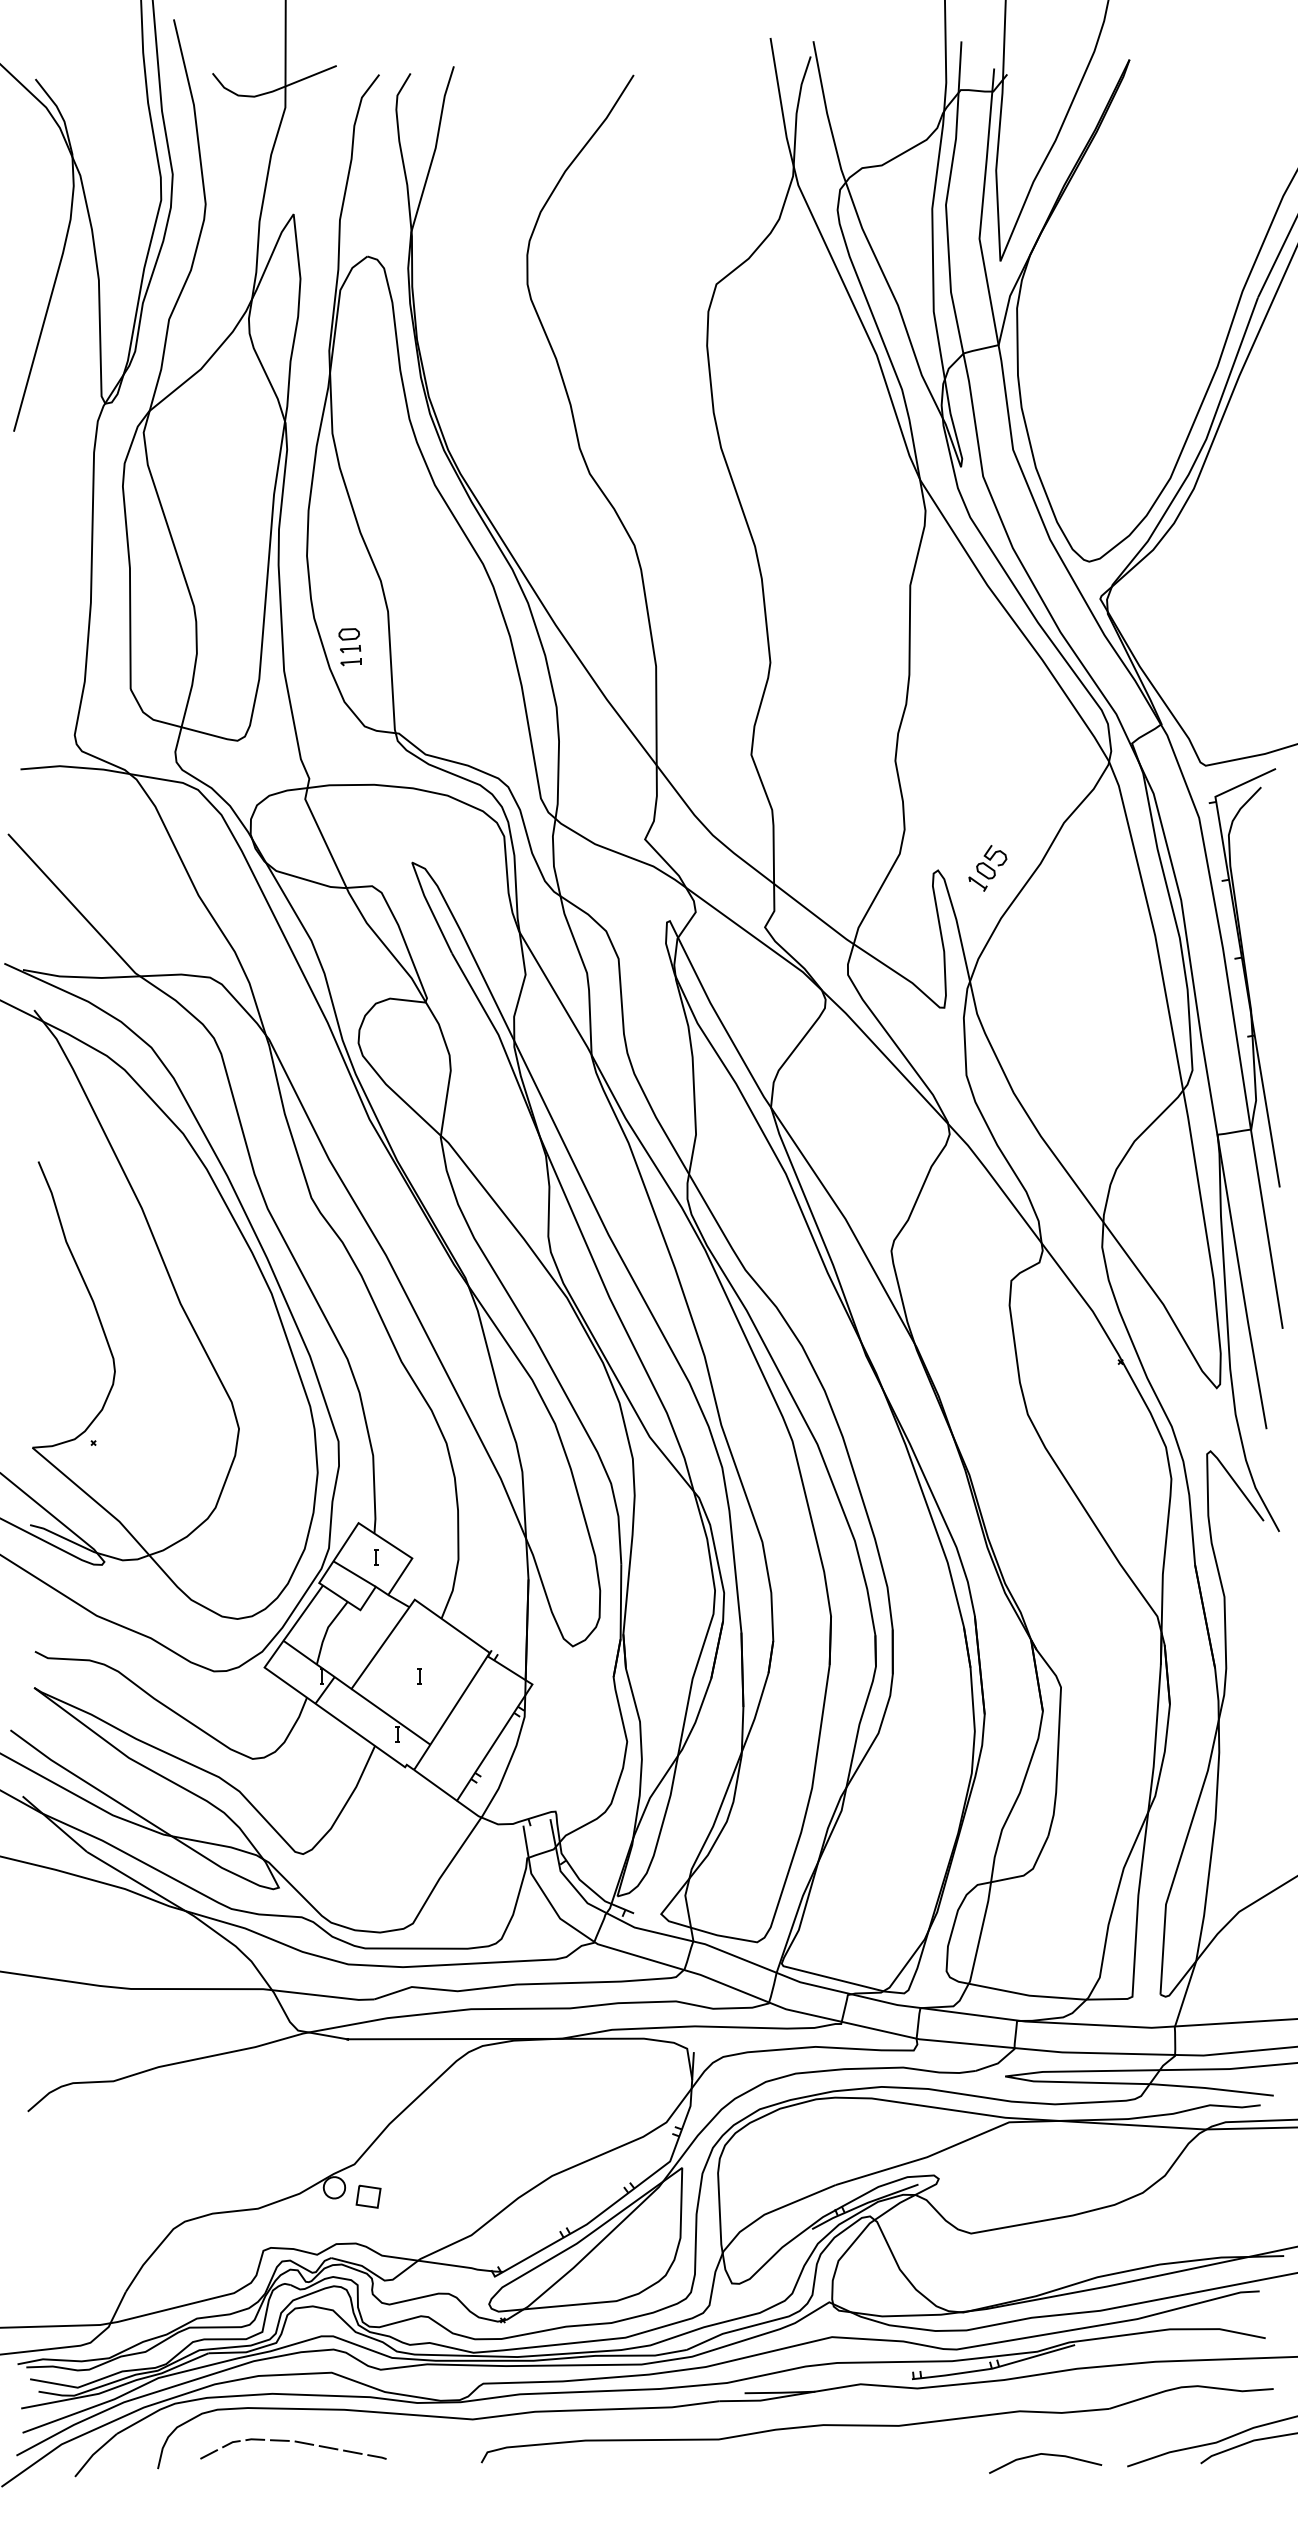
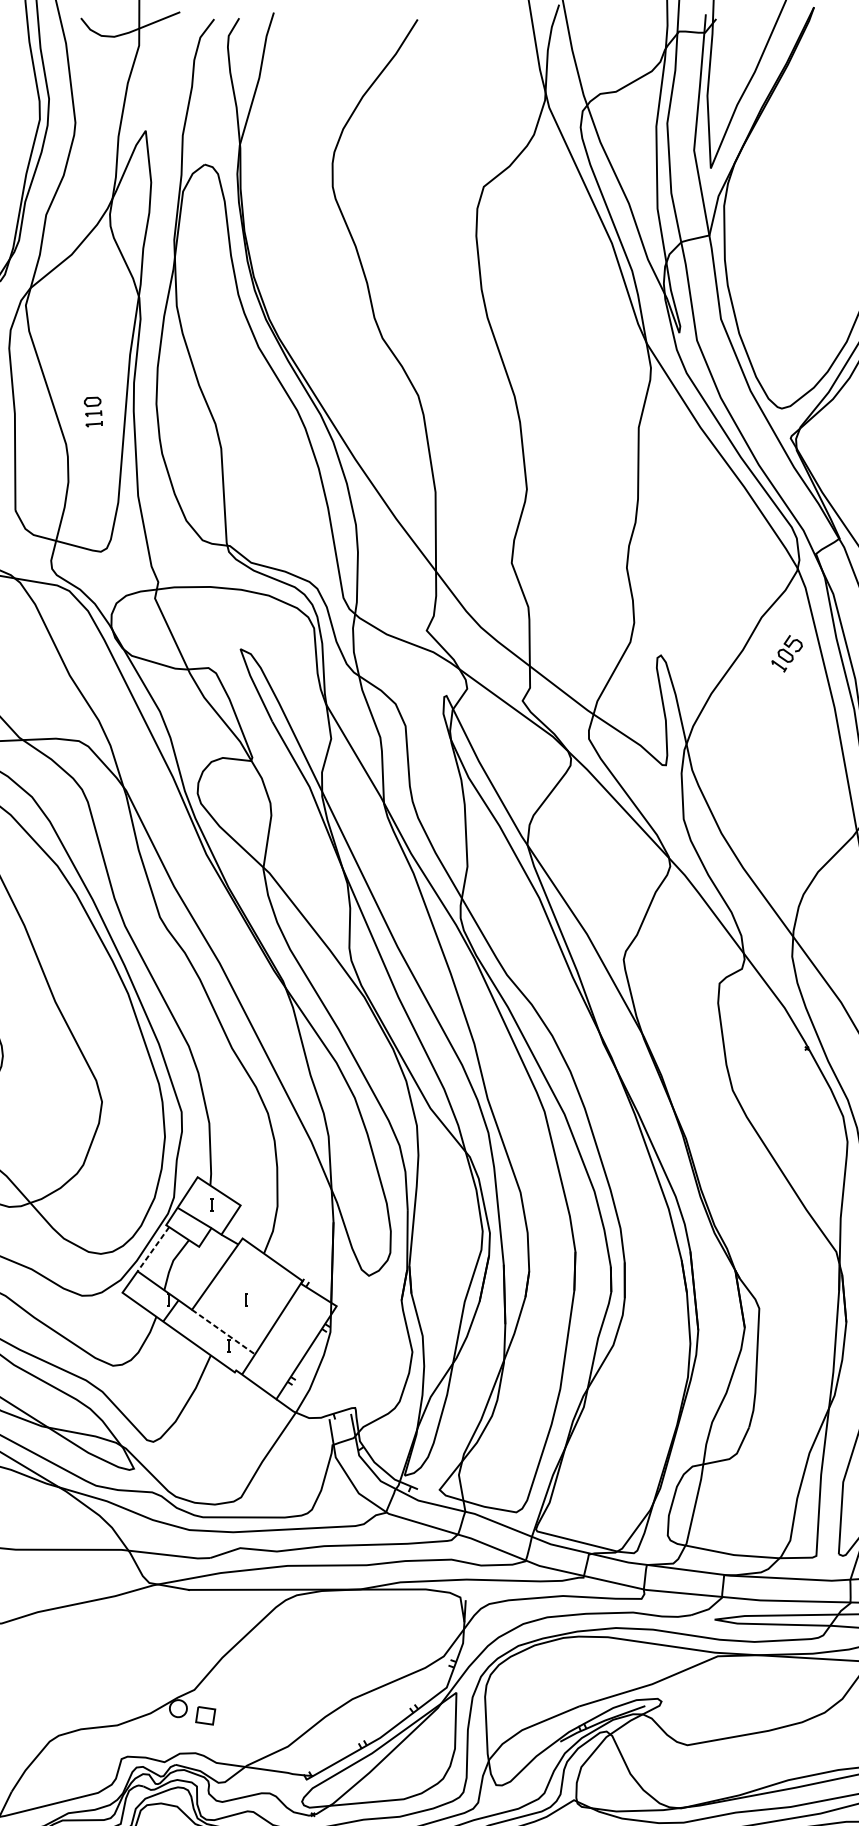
part: (349, 647) -> (92, 412), moved
part: (987, 868) -> (786, 653), moved
line: (303, 1613) -> (153, 1249), solid -> dashed
line: (391, 1717) -> (224, 1332), solid -> dashed

